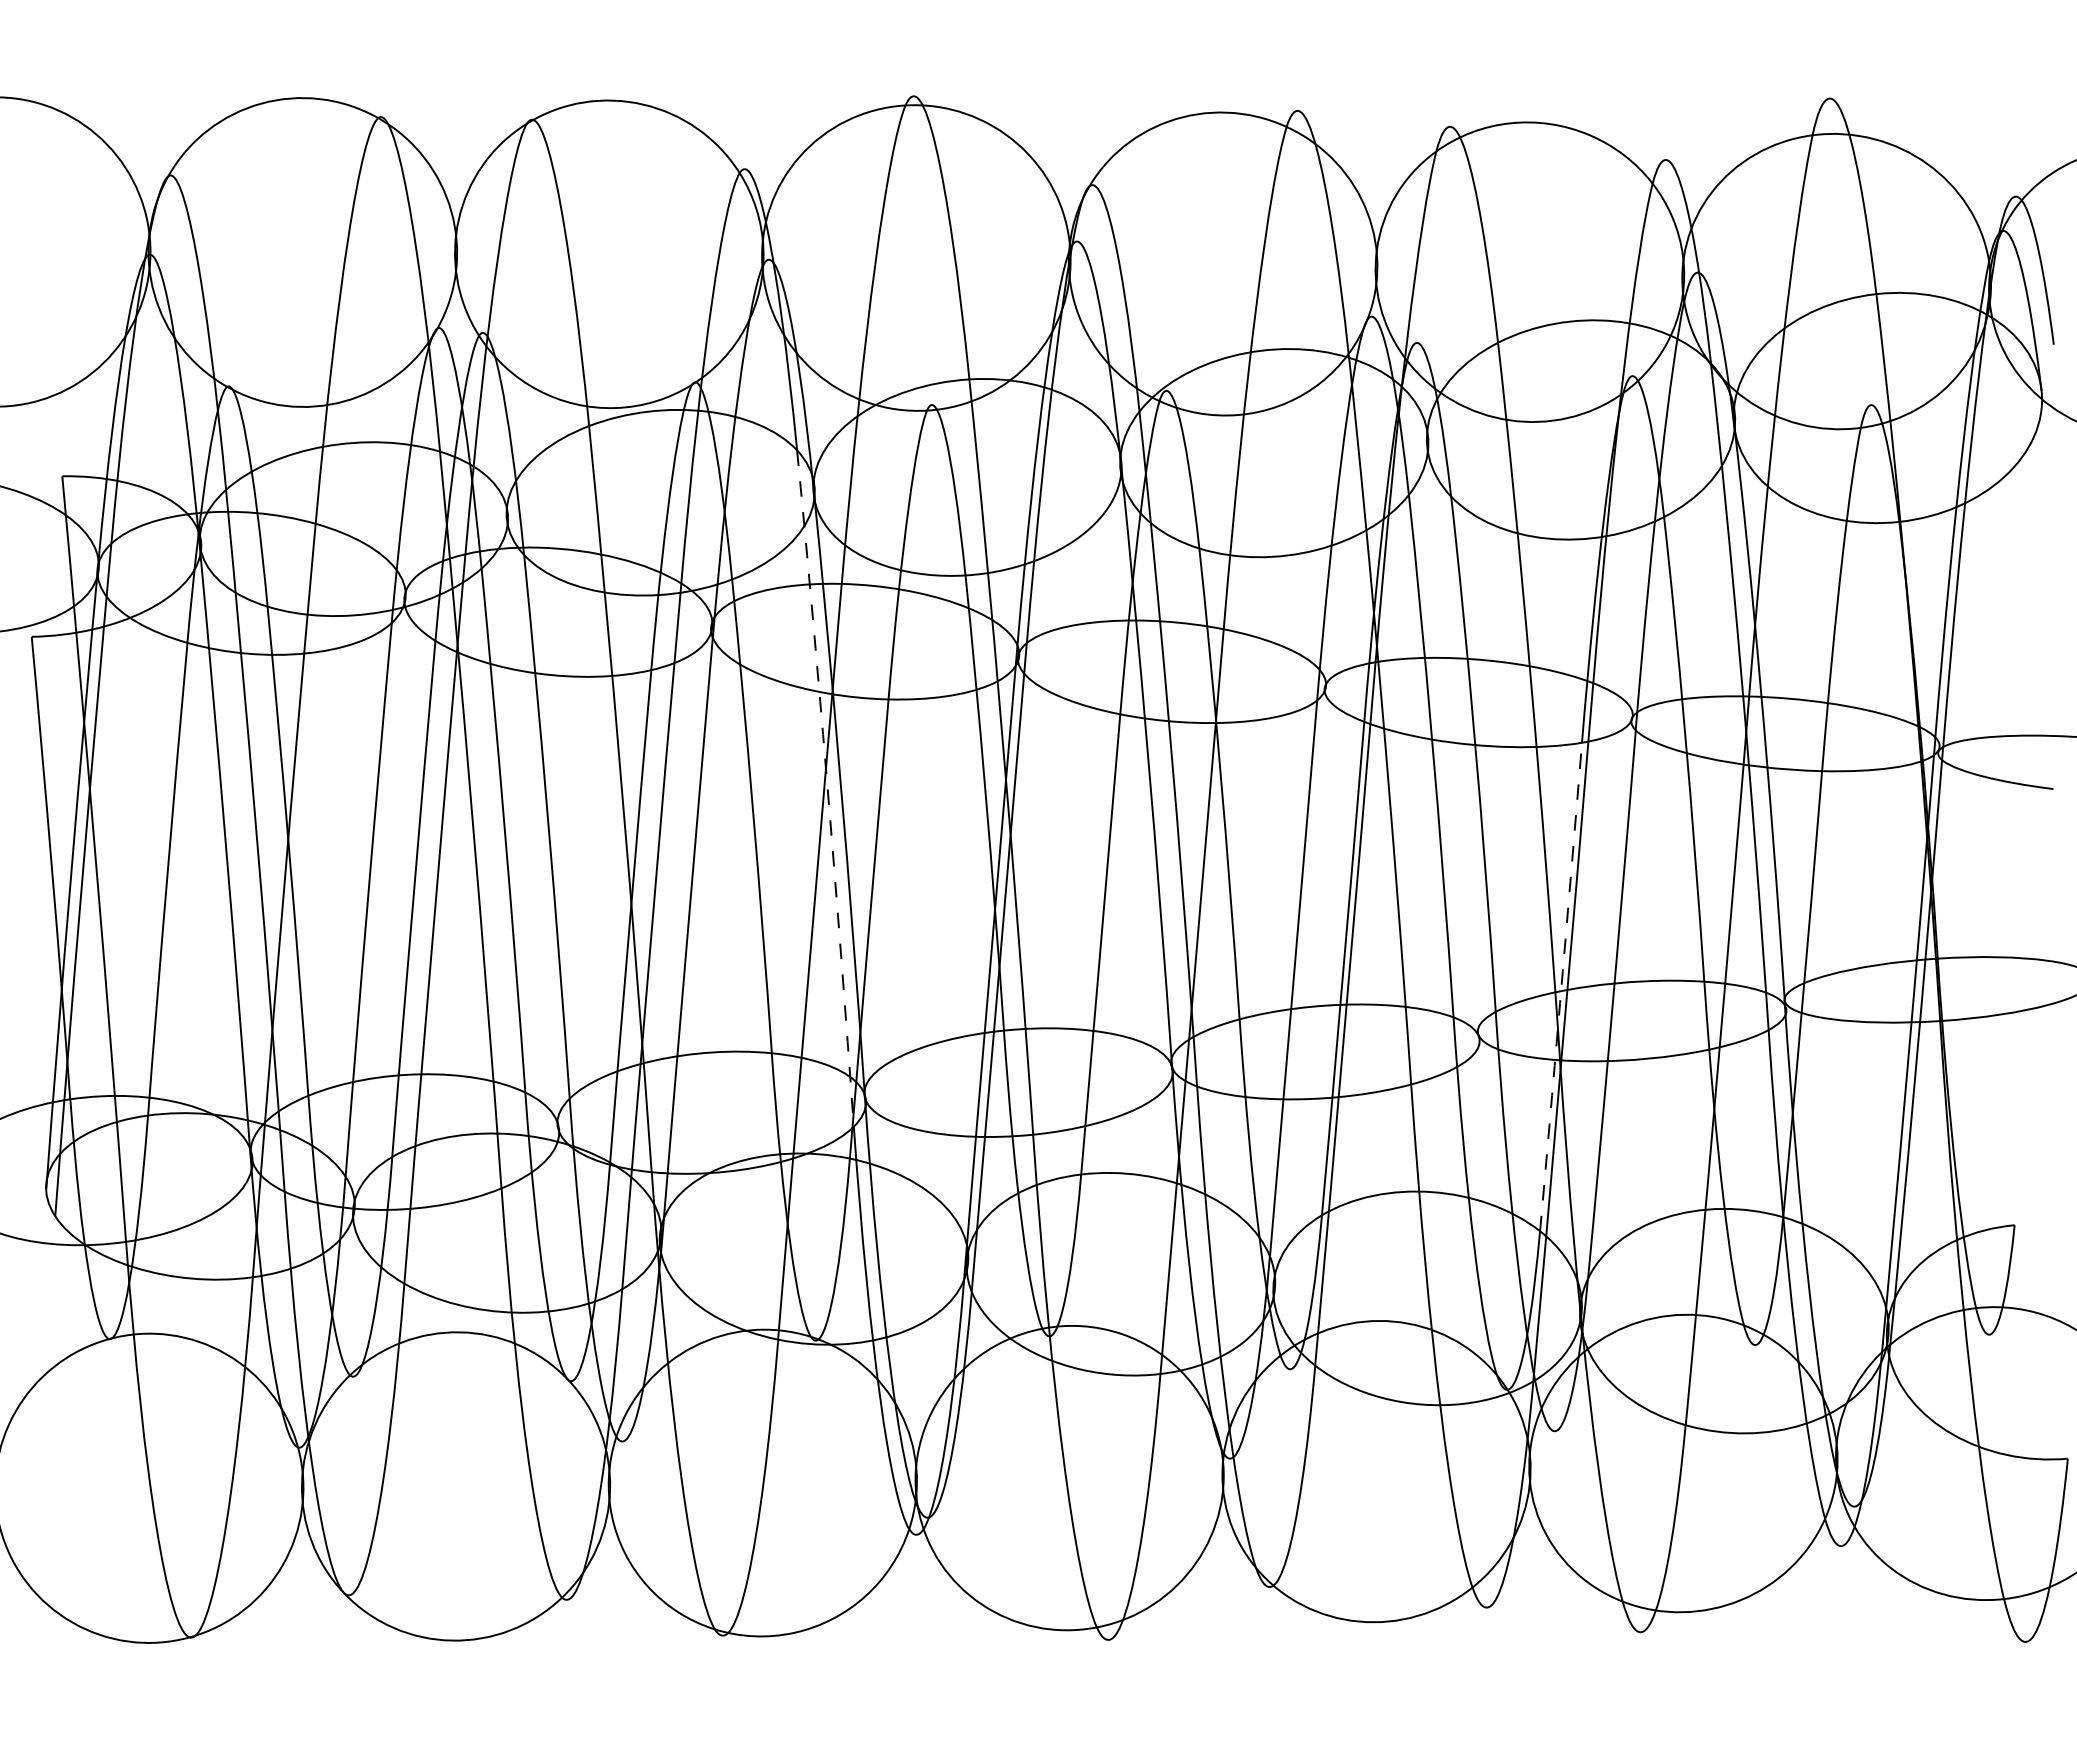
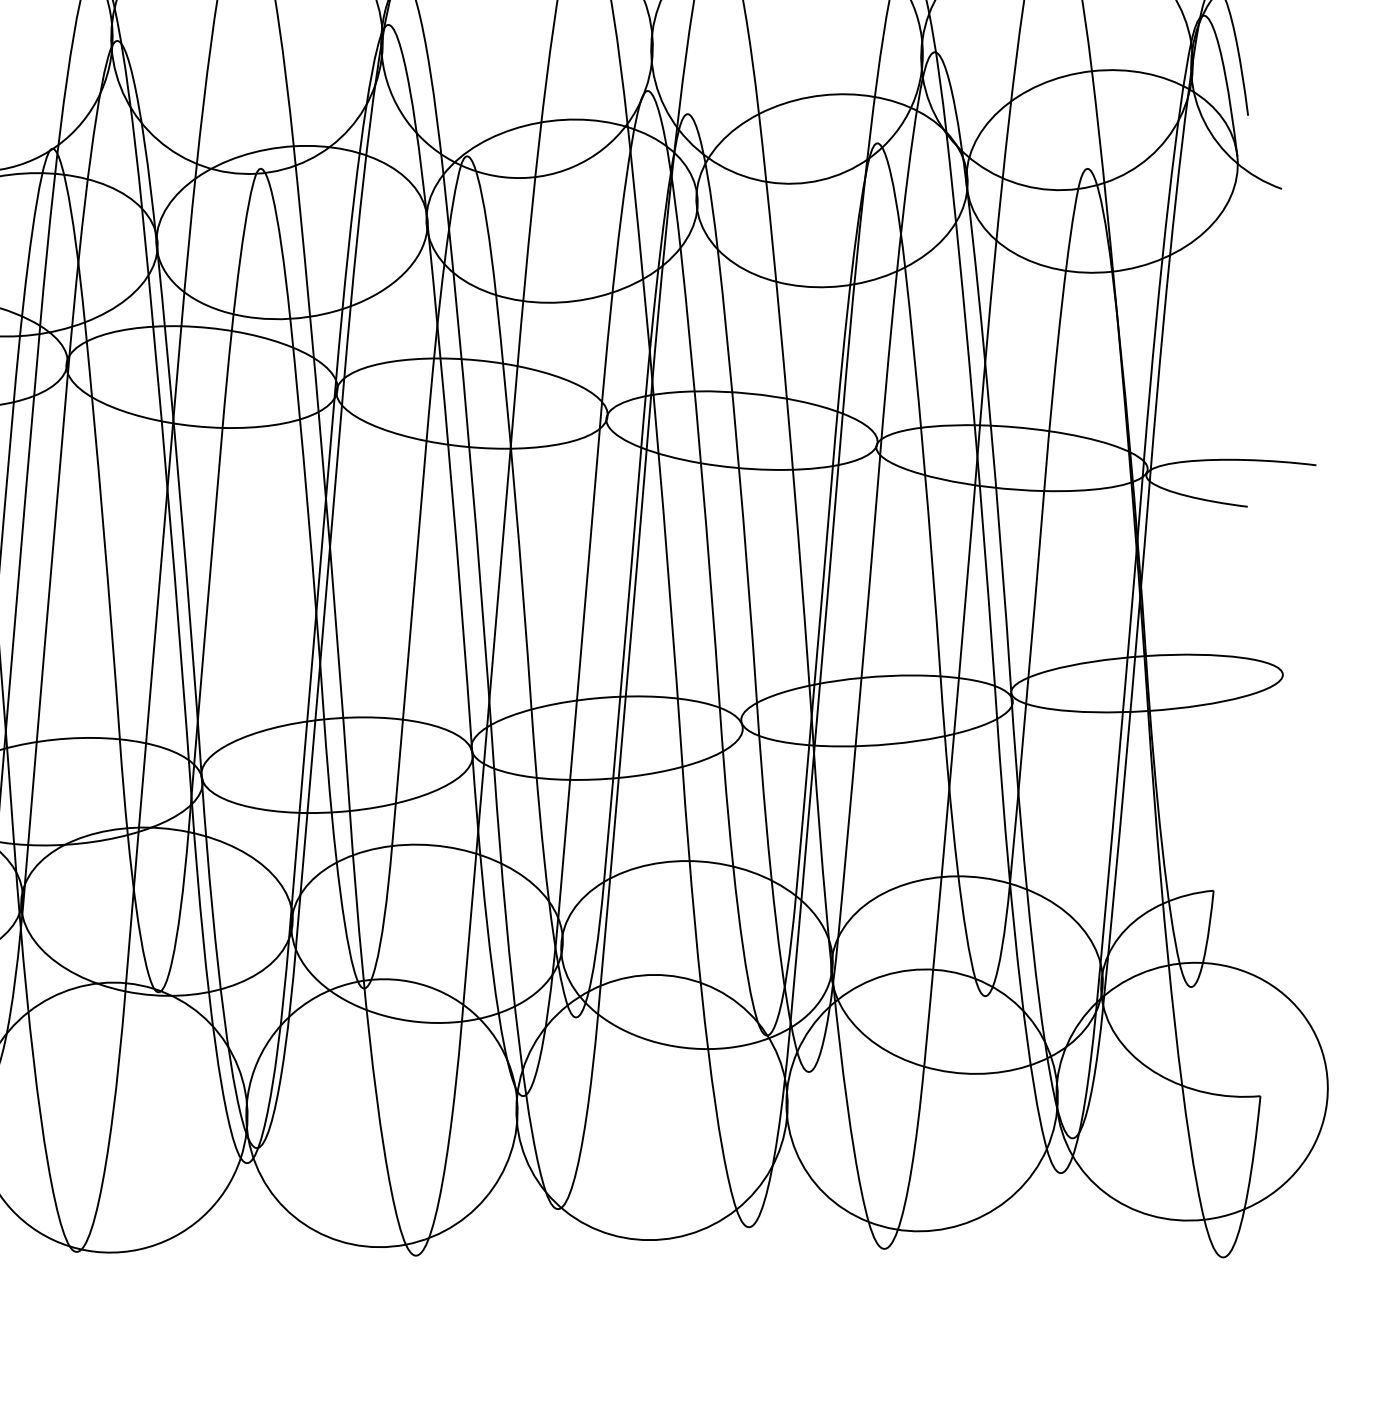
arc: (827, 784) -> (168, 502), dashed -> solid
arc: (1560, 992) -> (813, 685), dashed -> solid

